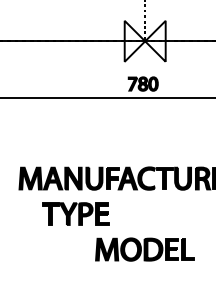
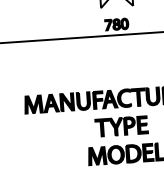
part: (75, 213) -> (121, 126), moved

